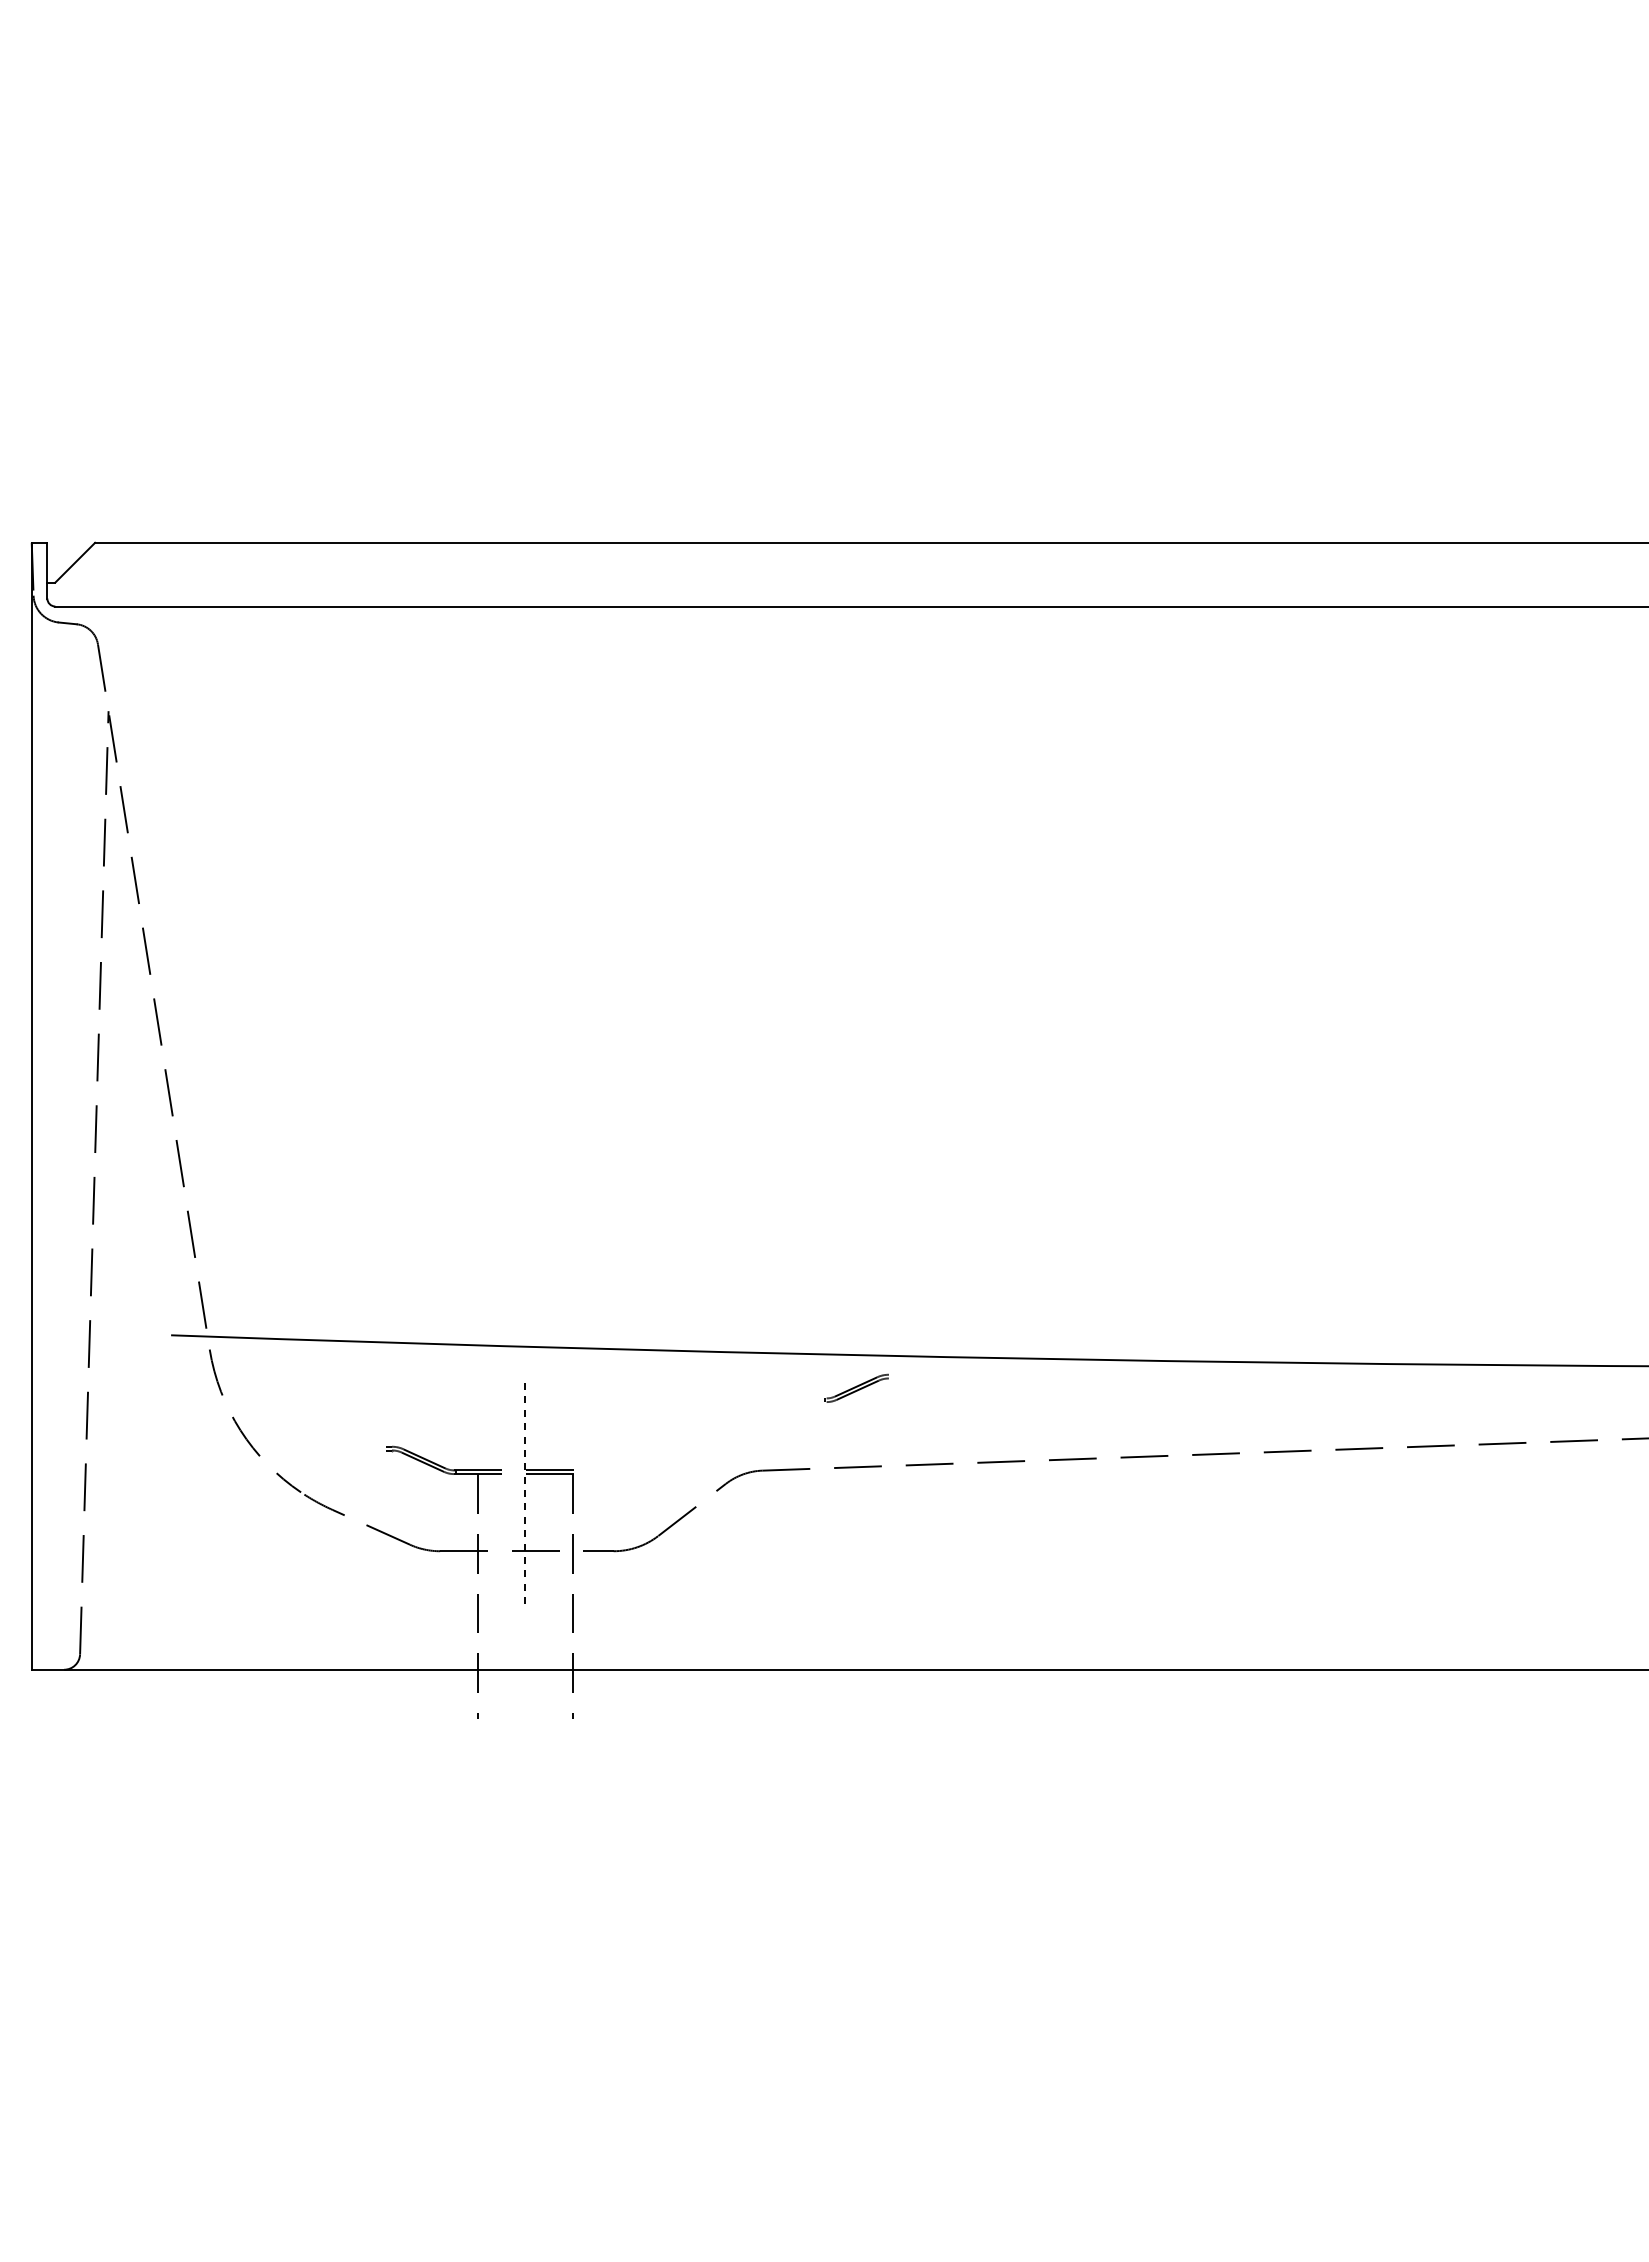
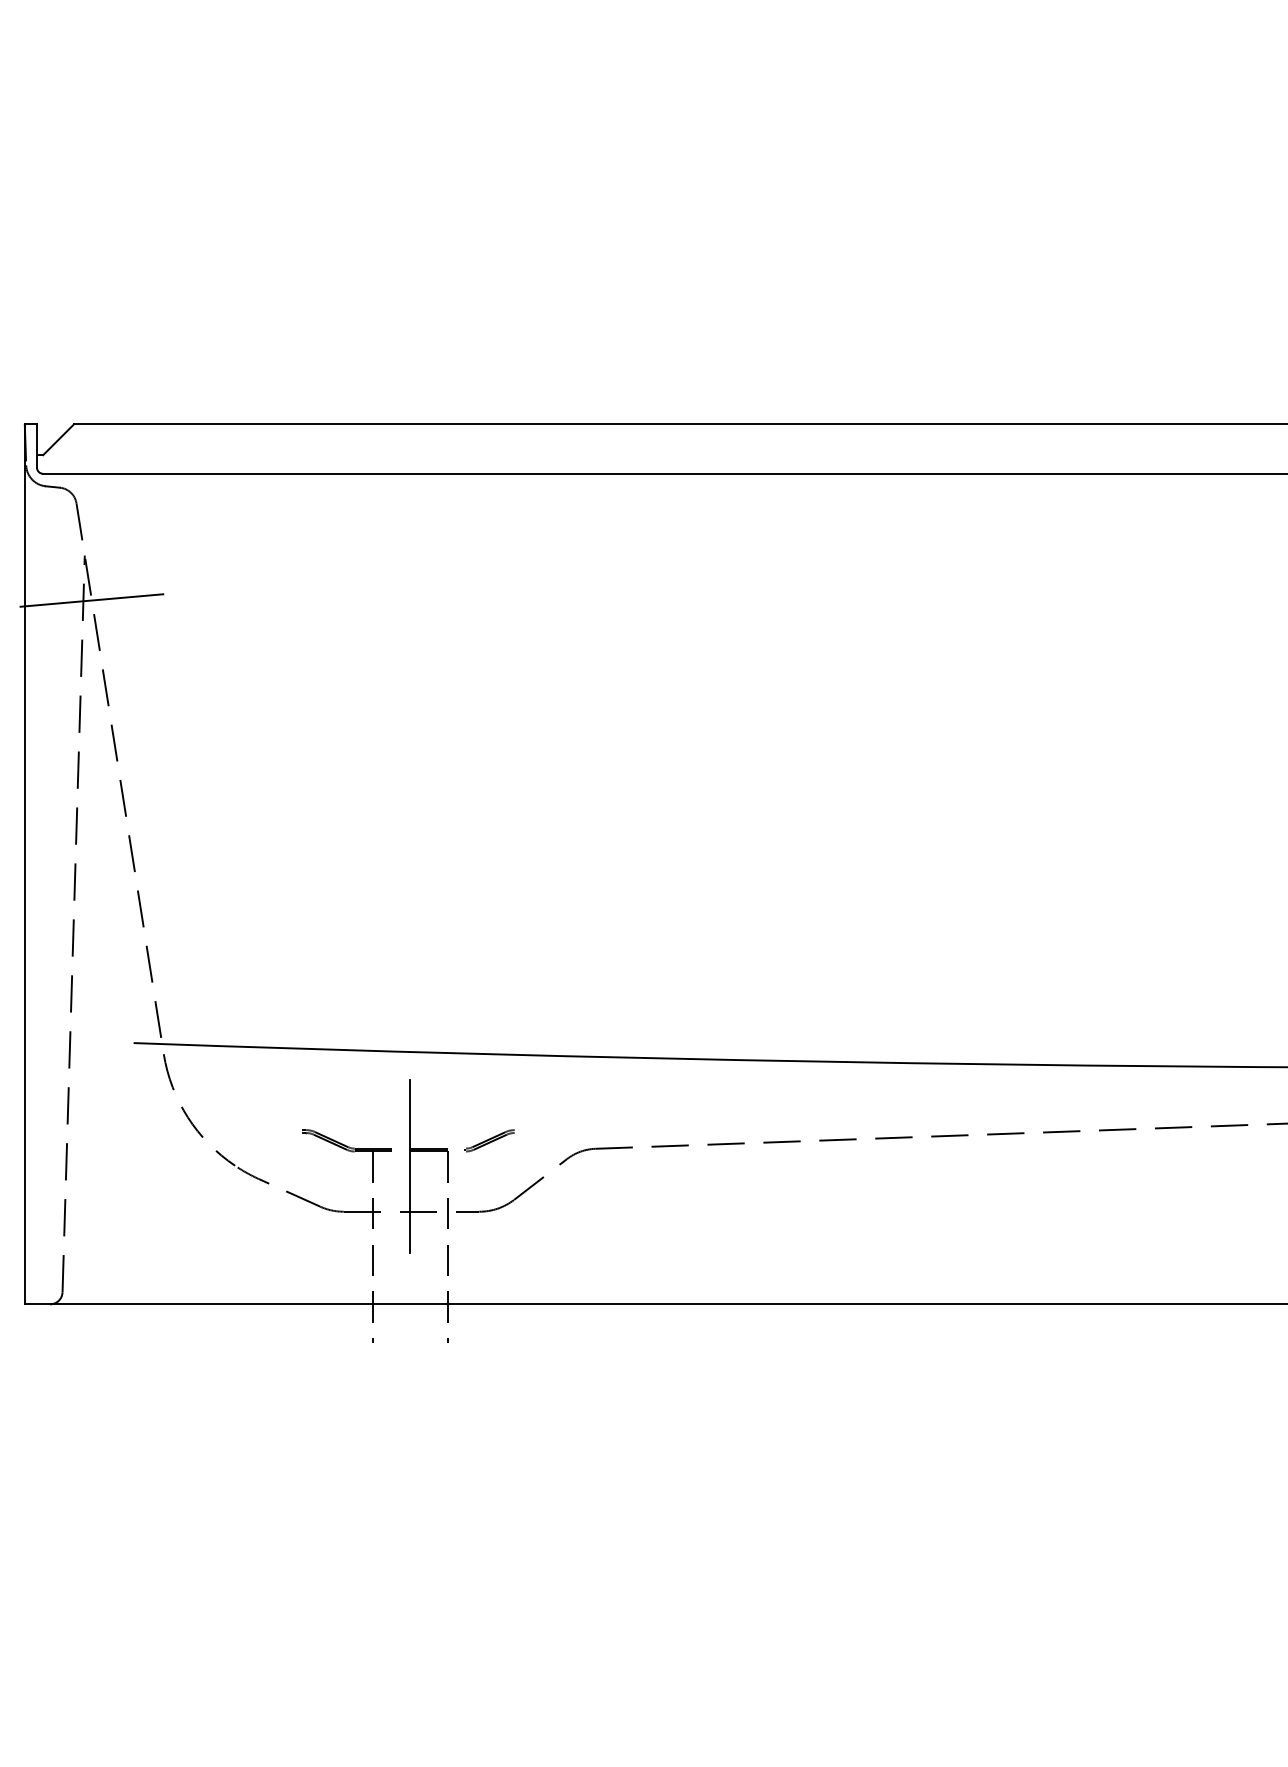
line: (117, 768) -> (91, 600), added
part: (856, 1387) -> (489, 1140), moved
line: (525, 1493) -> (410, 1166), dashed -> solid

